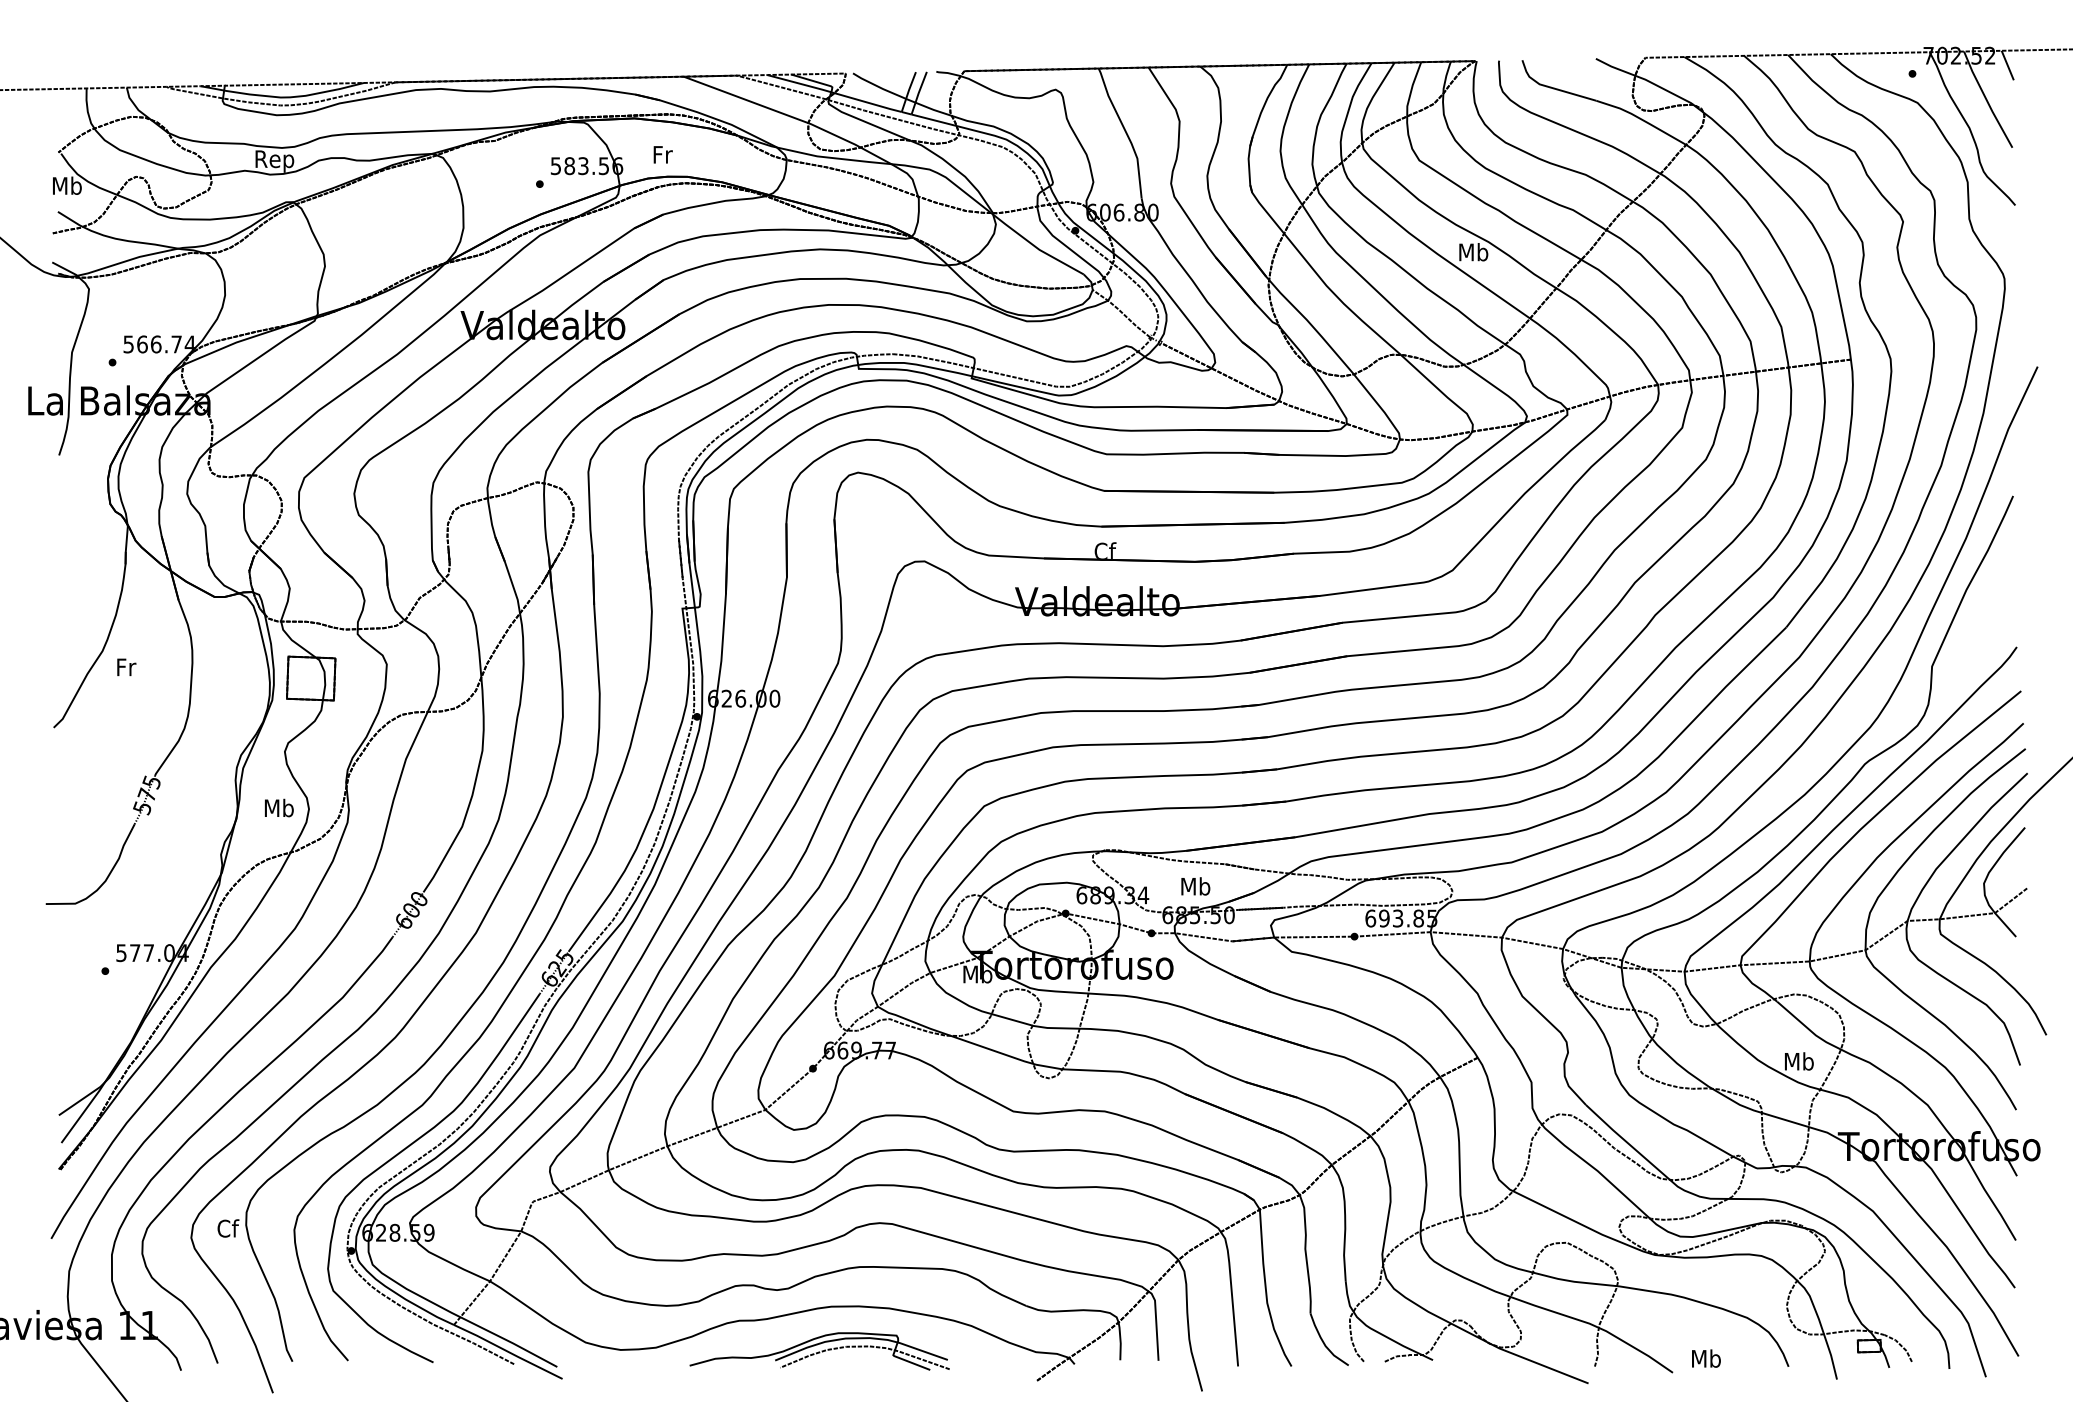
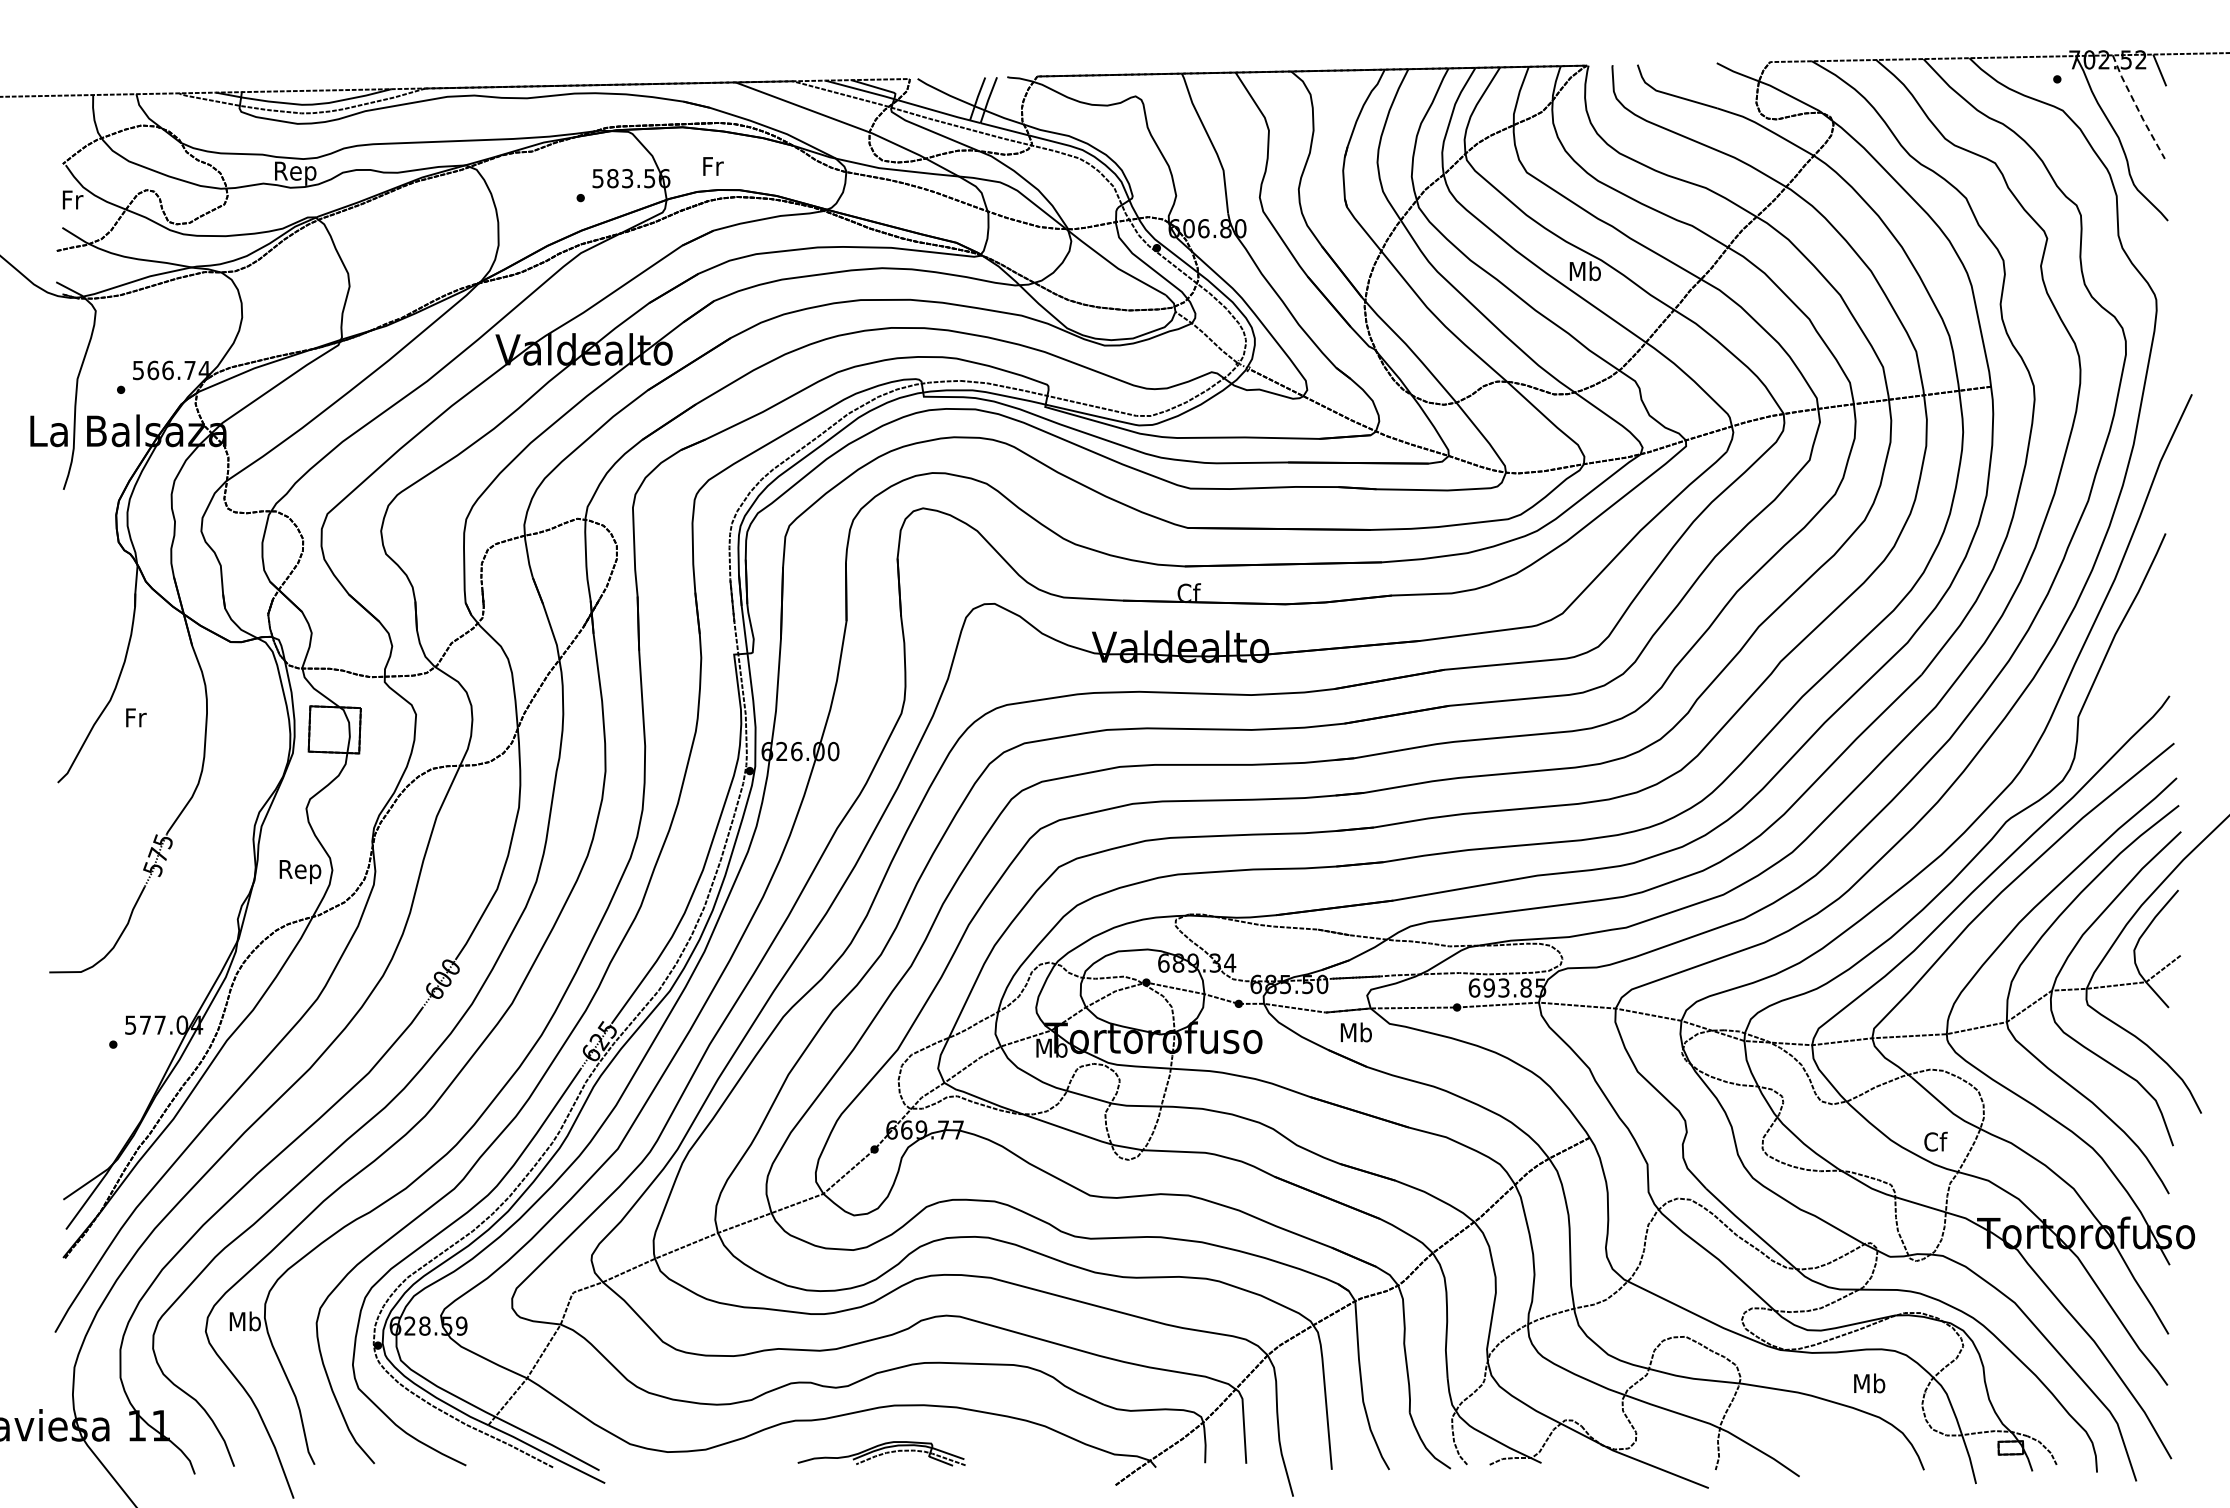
line: (1987, 100) -> (2137, 107), solid -> dashed
text: (67, 185) -> (72, 199), Mb -> Fr
text: (279, 810) -> (300, 871), Mb -> Rep
text: (1194, 886) -> (1355, 1032), moved
text: (1799, 1061) -> (1935, 1141), Mb -> Cf
text: (227, 1228) -> (244, 1321), Cf -> Mb
part: (819, 1351) -> (881, 1453), size x0.6
text: (1706, 1358) -> (1869, 1383), moved

